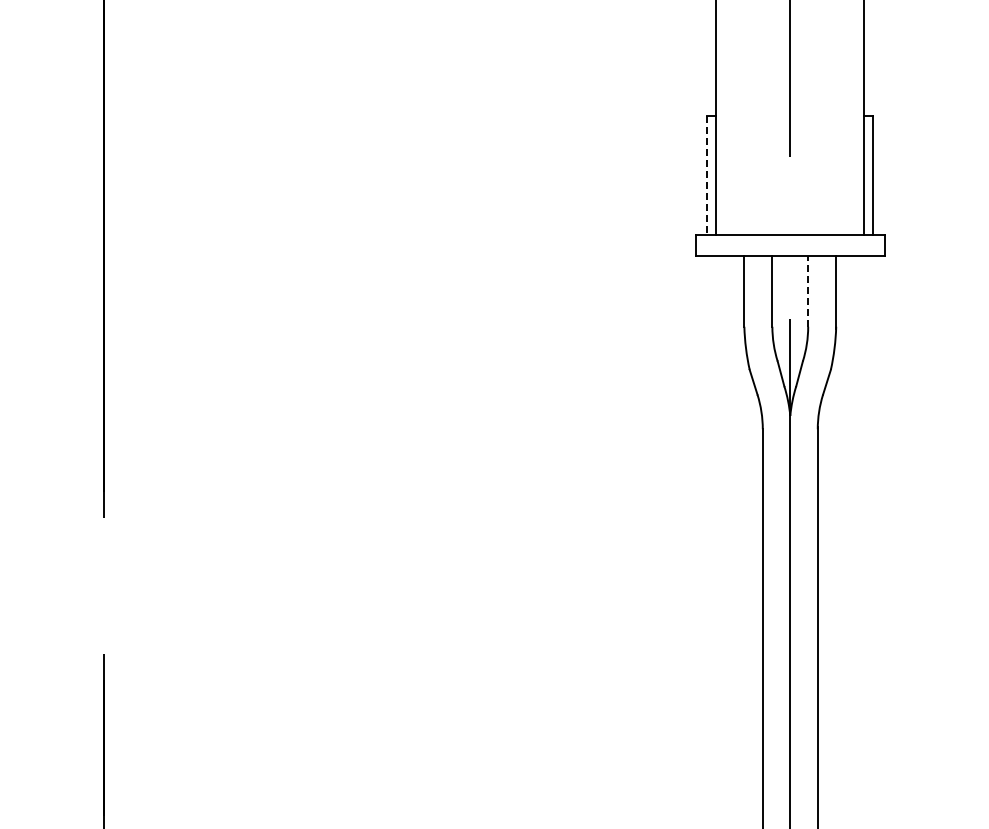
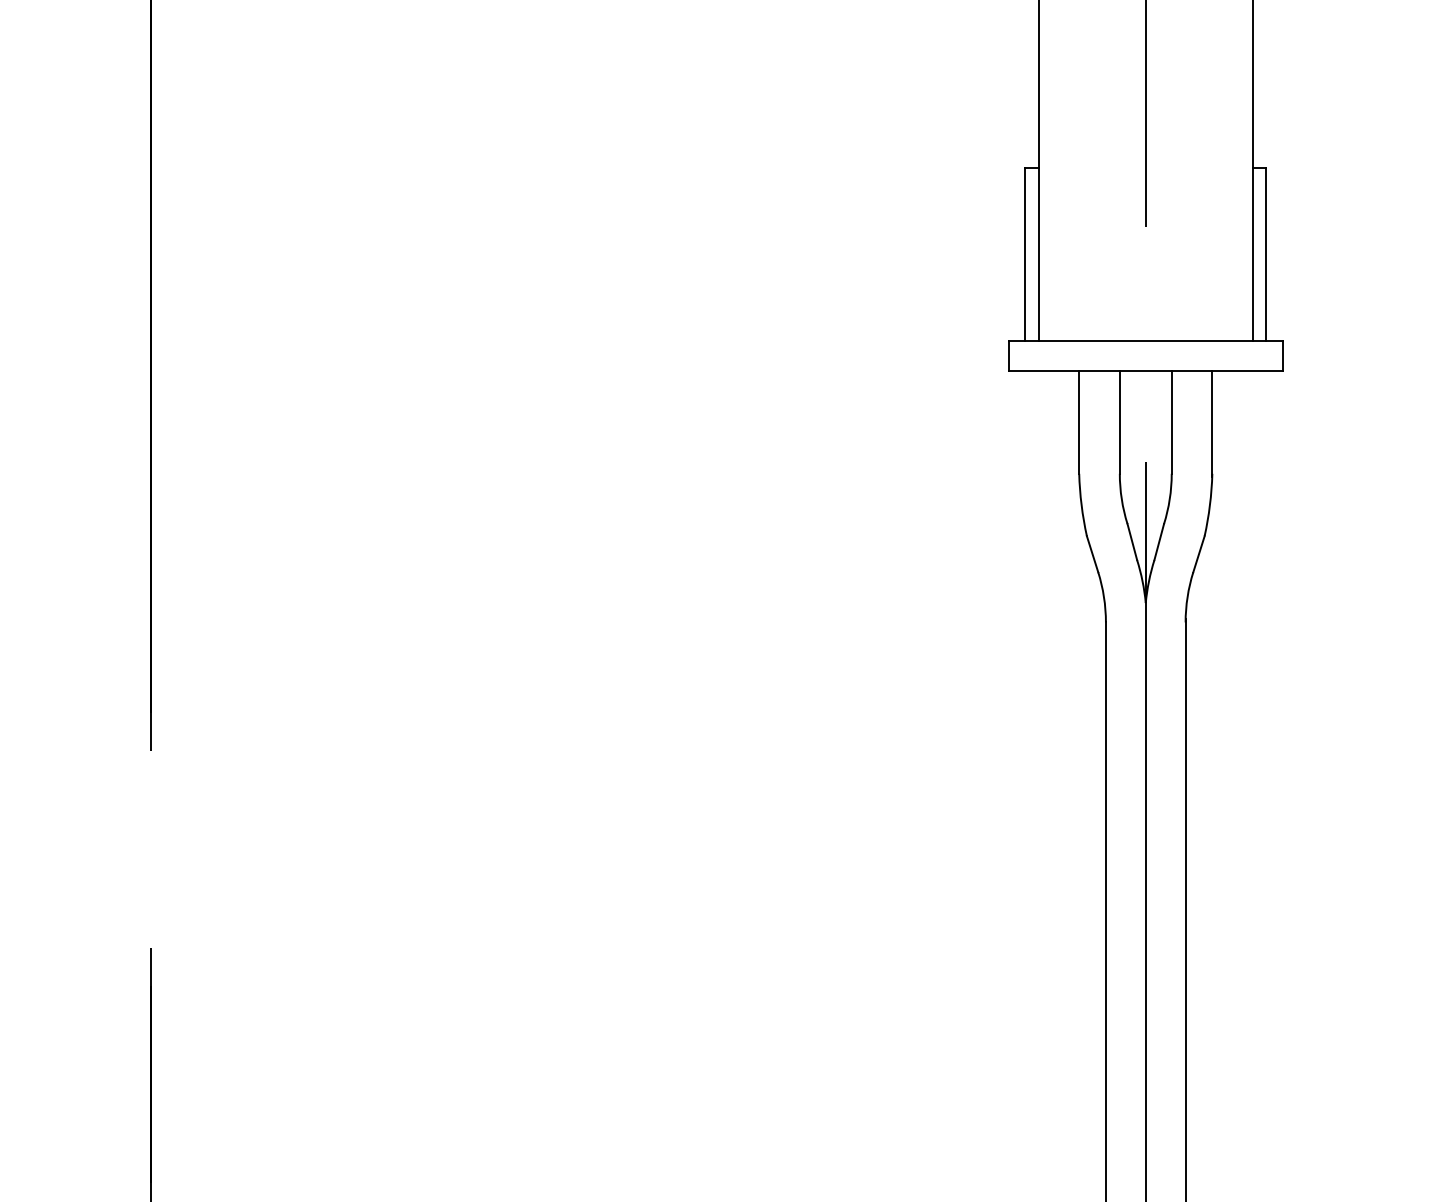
line: (707, 175) -> (1025, 254), dashed -> solid
line: (808, 291) -> (1172, 422), dashed -> solid

